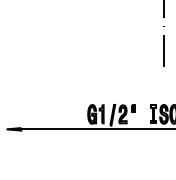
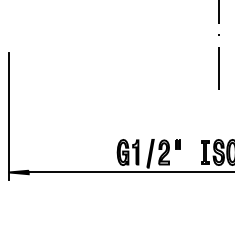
line: (6, 87) -> (8, 116), added

